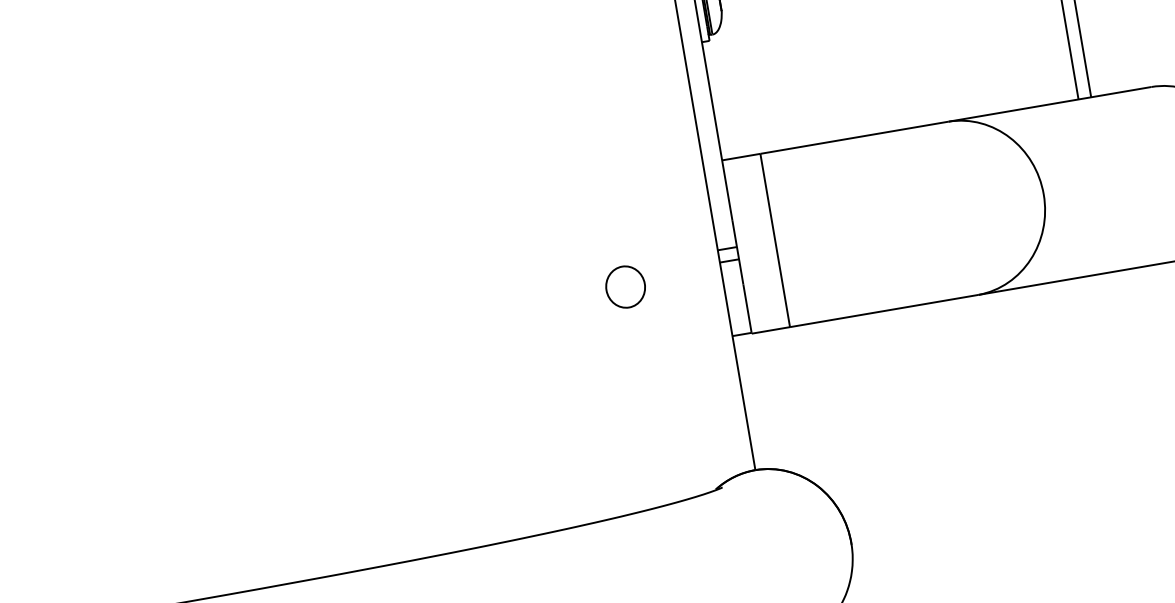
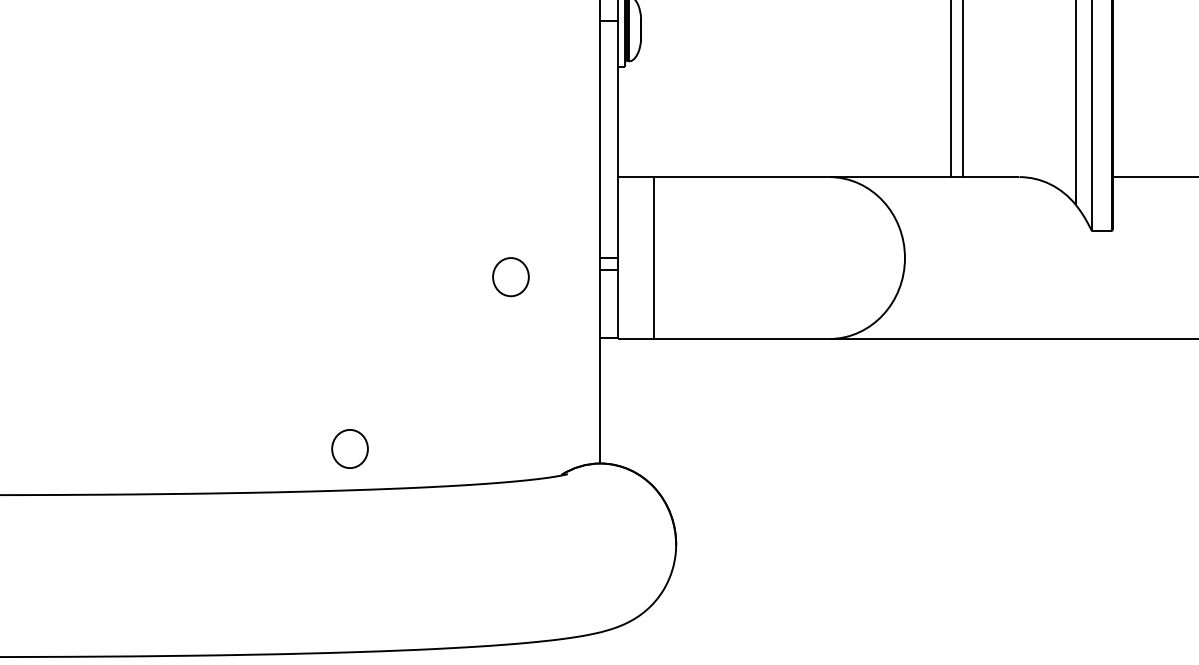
part: (484, 499) -> (349, 448), added

